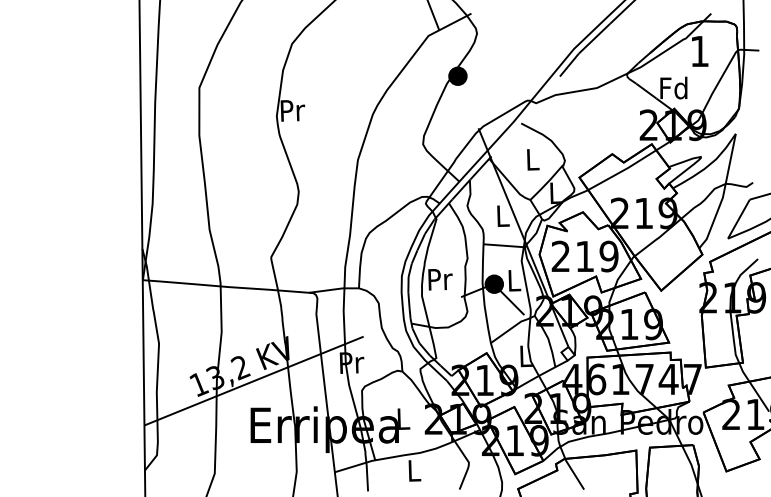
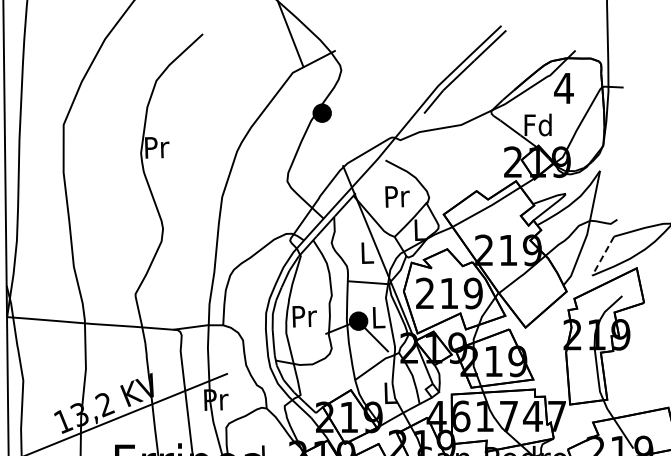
text: (699, 51) -> (563, 88), 1 -> 4
text: (533, 159) -> (397, 196), L -> Pr
line: (738, 219) -> (602, 256), solid -> dashed

